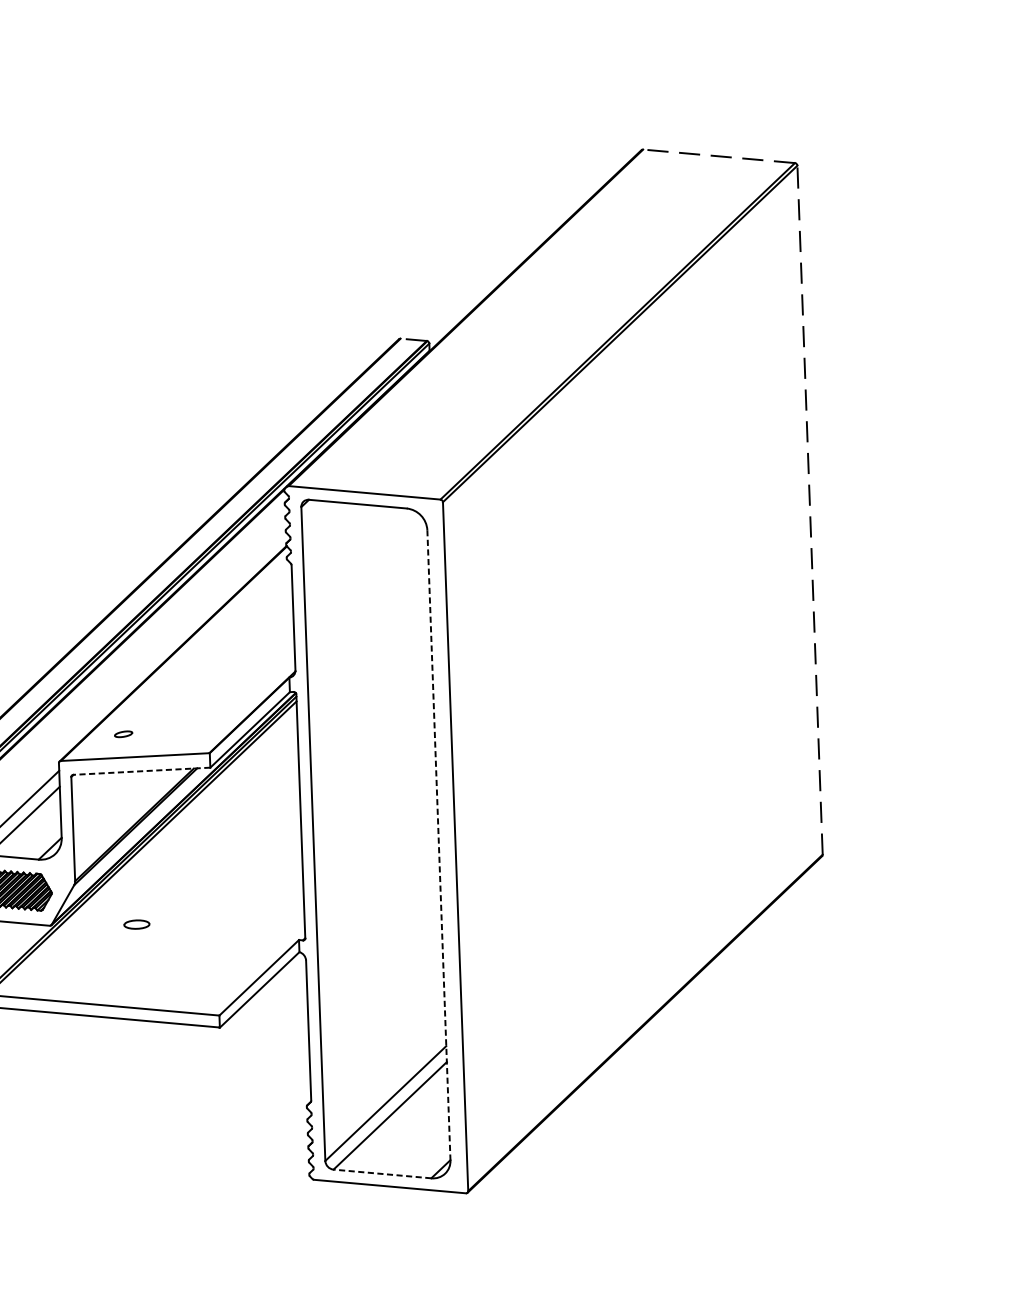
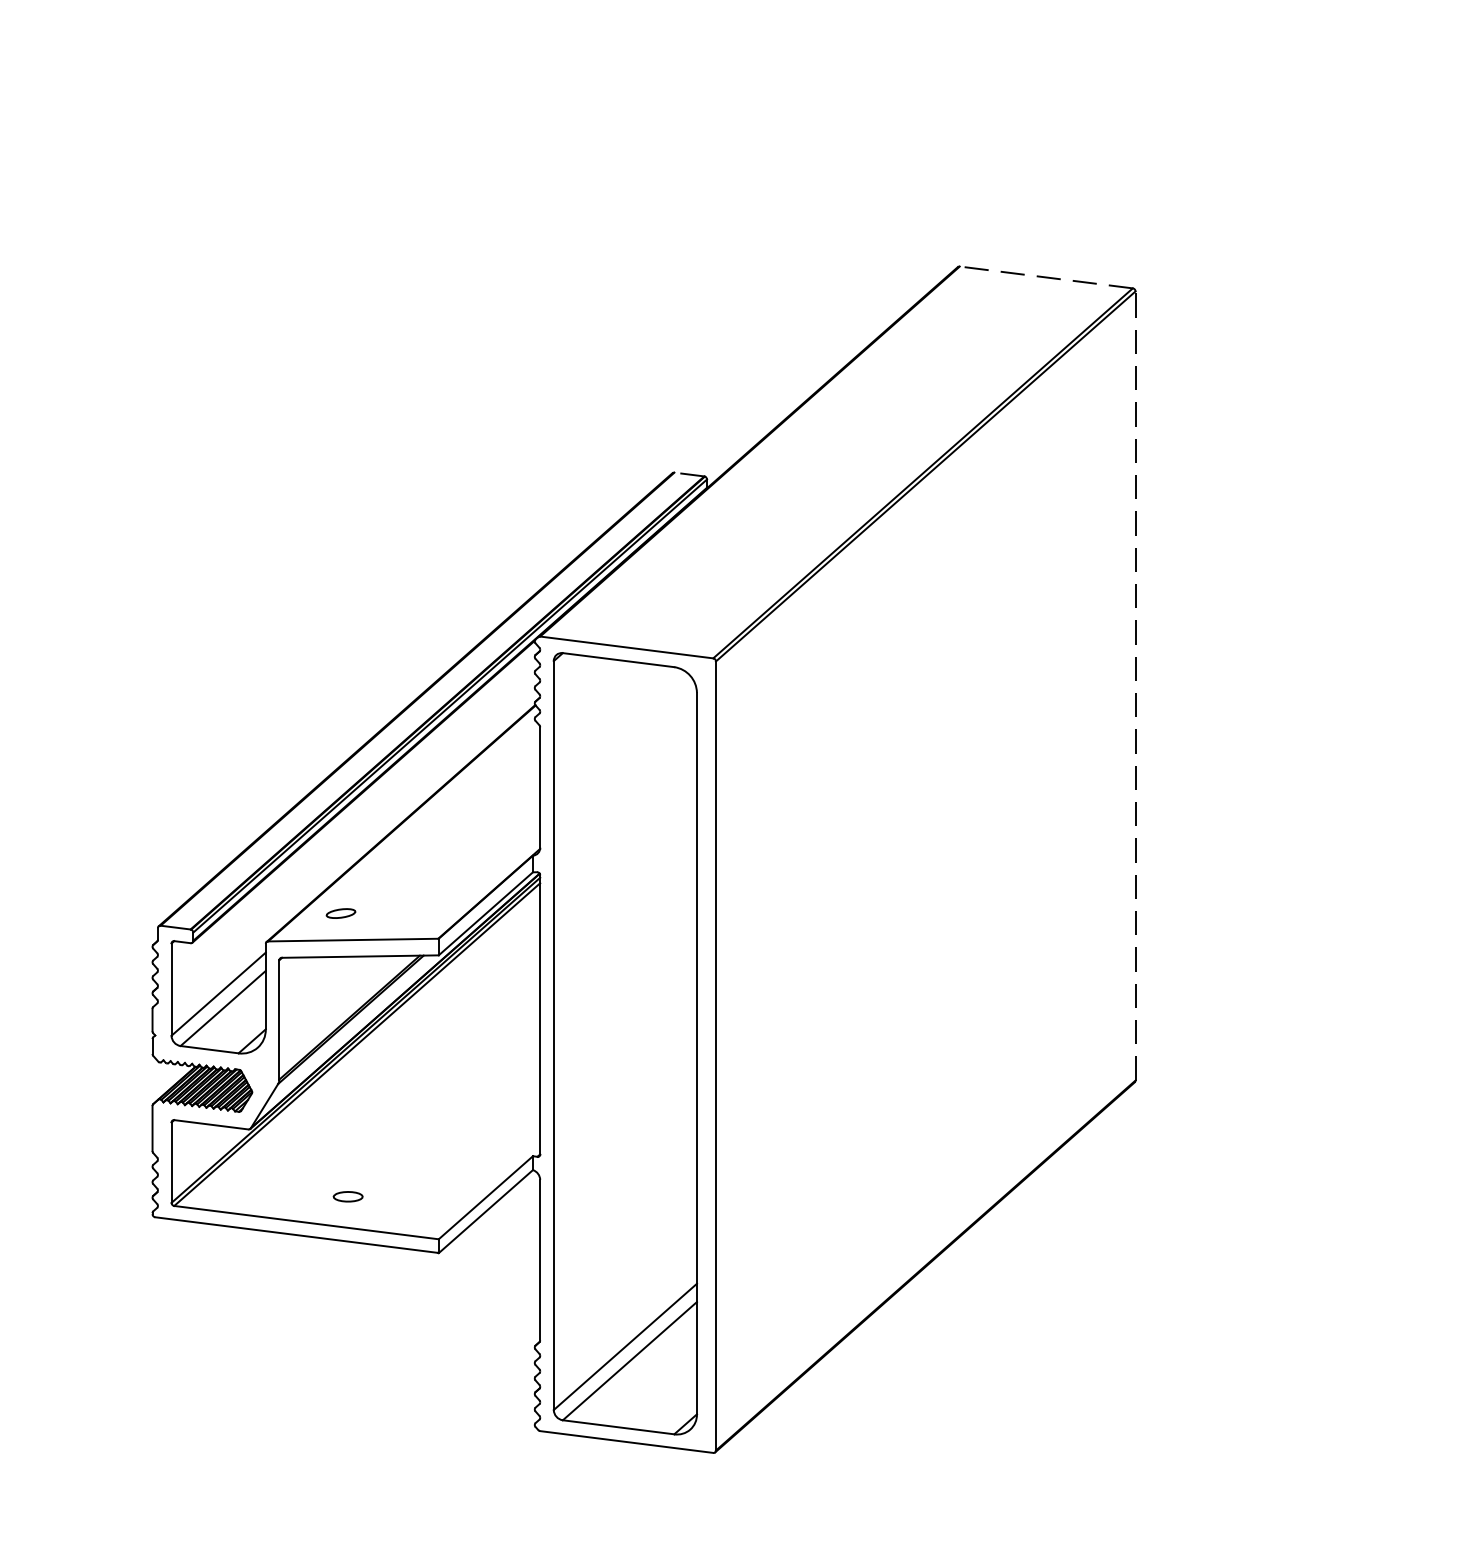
part: (123, 734) -> (340, 913), size x1.43
line: (142, 771) -> (360, 956), dashed -> solid
line: (438, 845) -> (696, 1053), dashed -> solid
part: (136, 924) -> (347, 1196), moved
line: (382, 1174) -> (618, 1427), dashed -> solid

